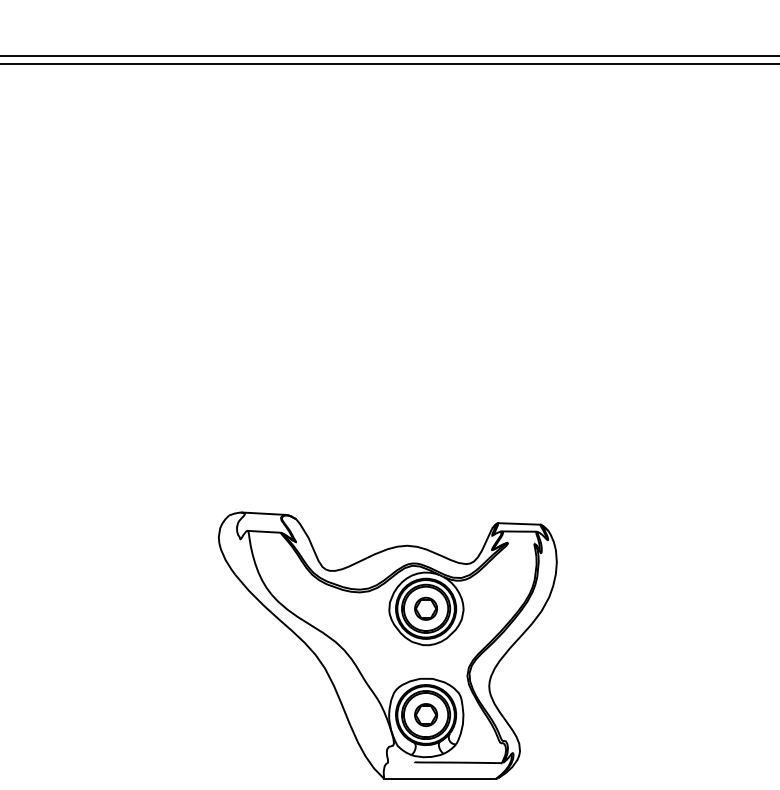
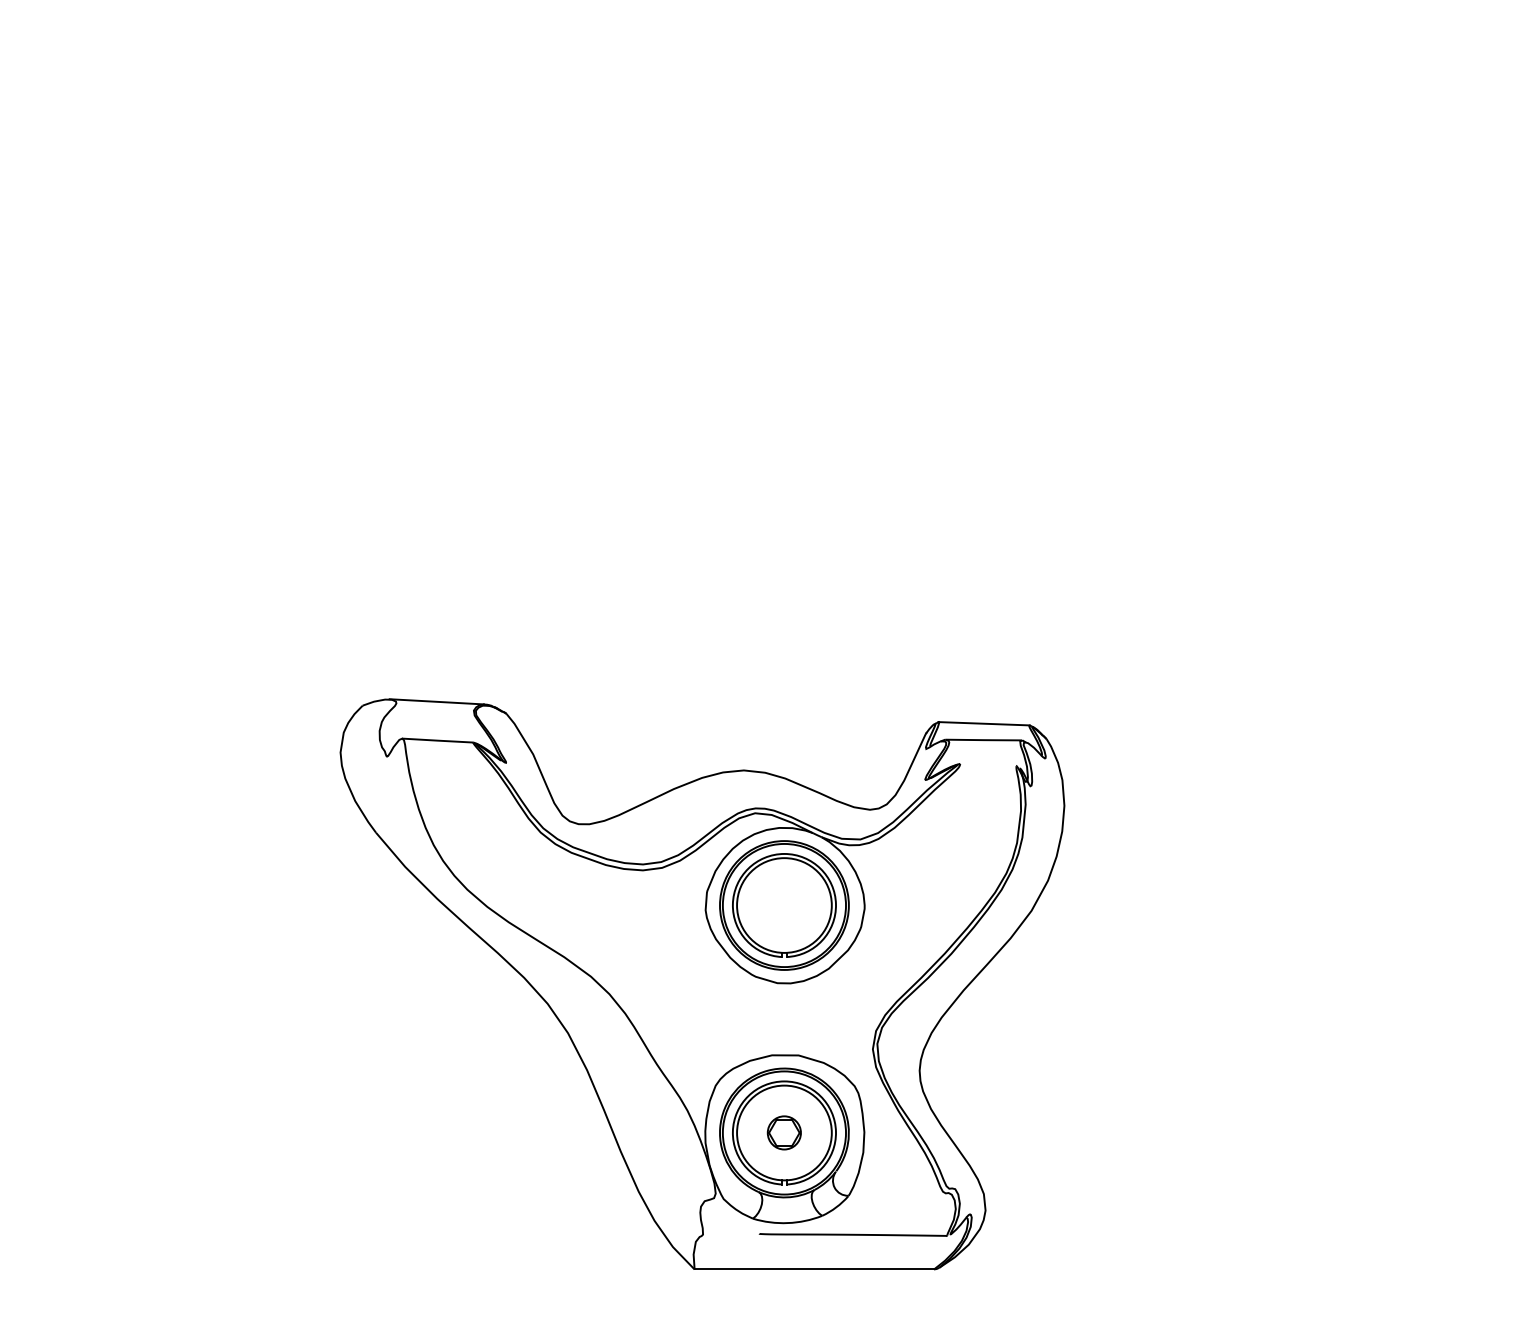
part: (425, 608) -> (783, 904), removed
part: (425, 714) -> (783, 1131), size x0.7

